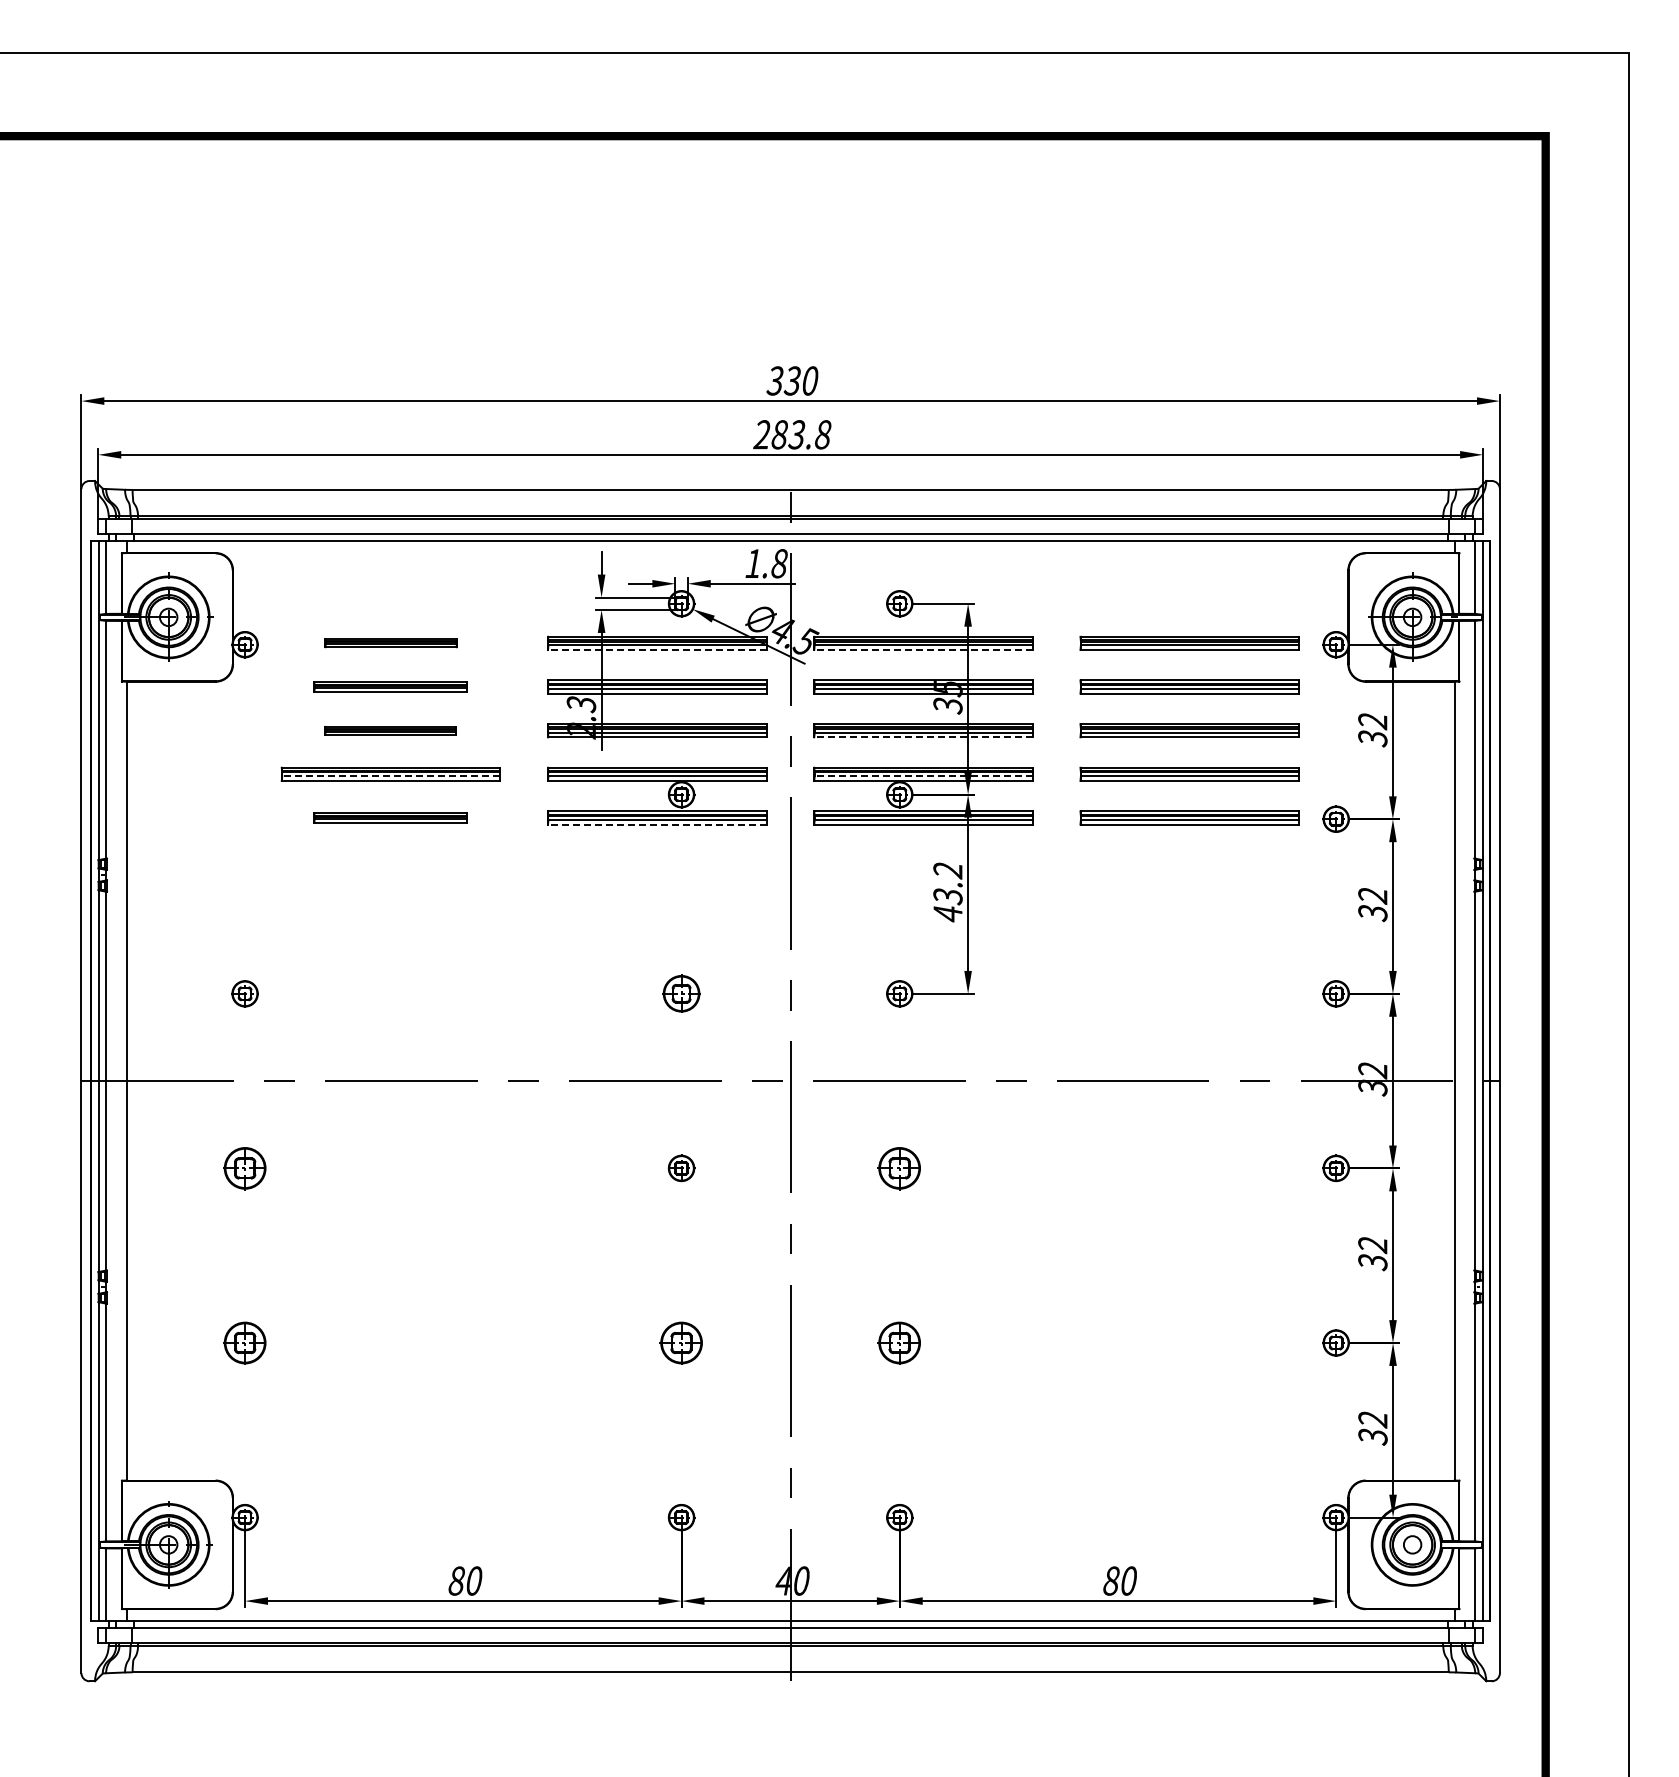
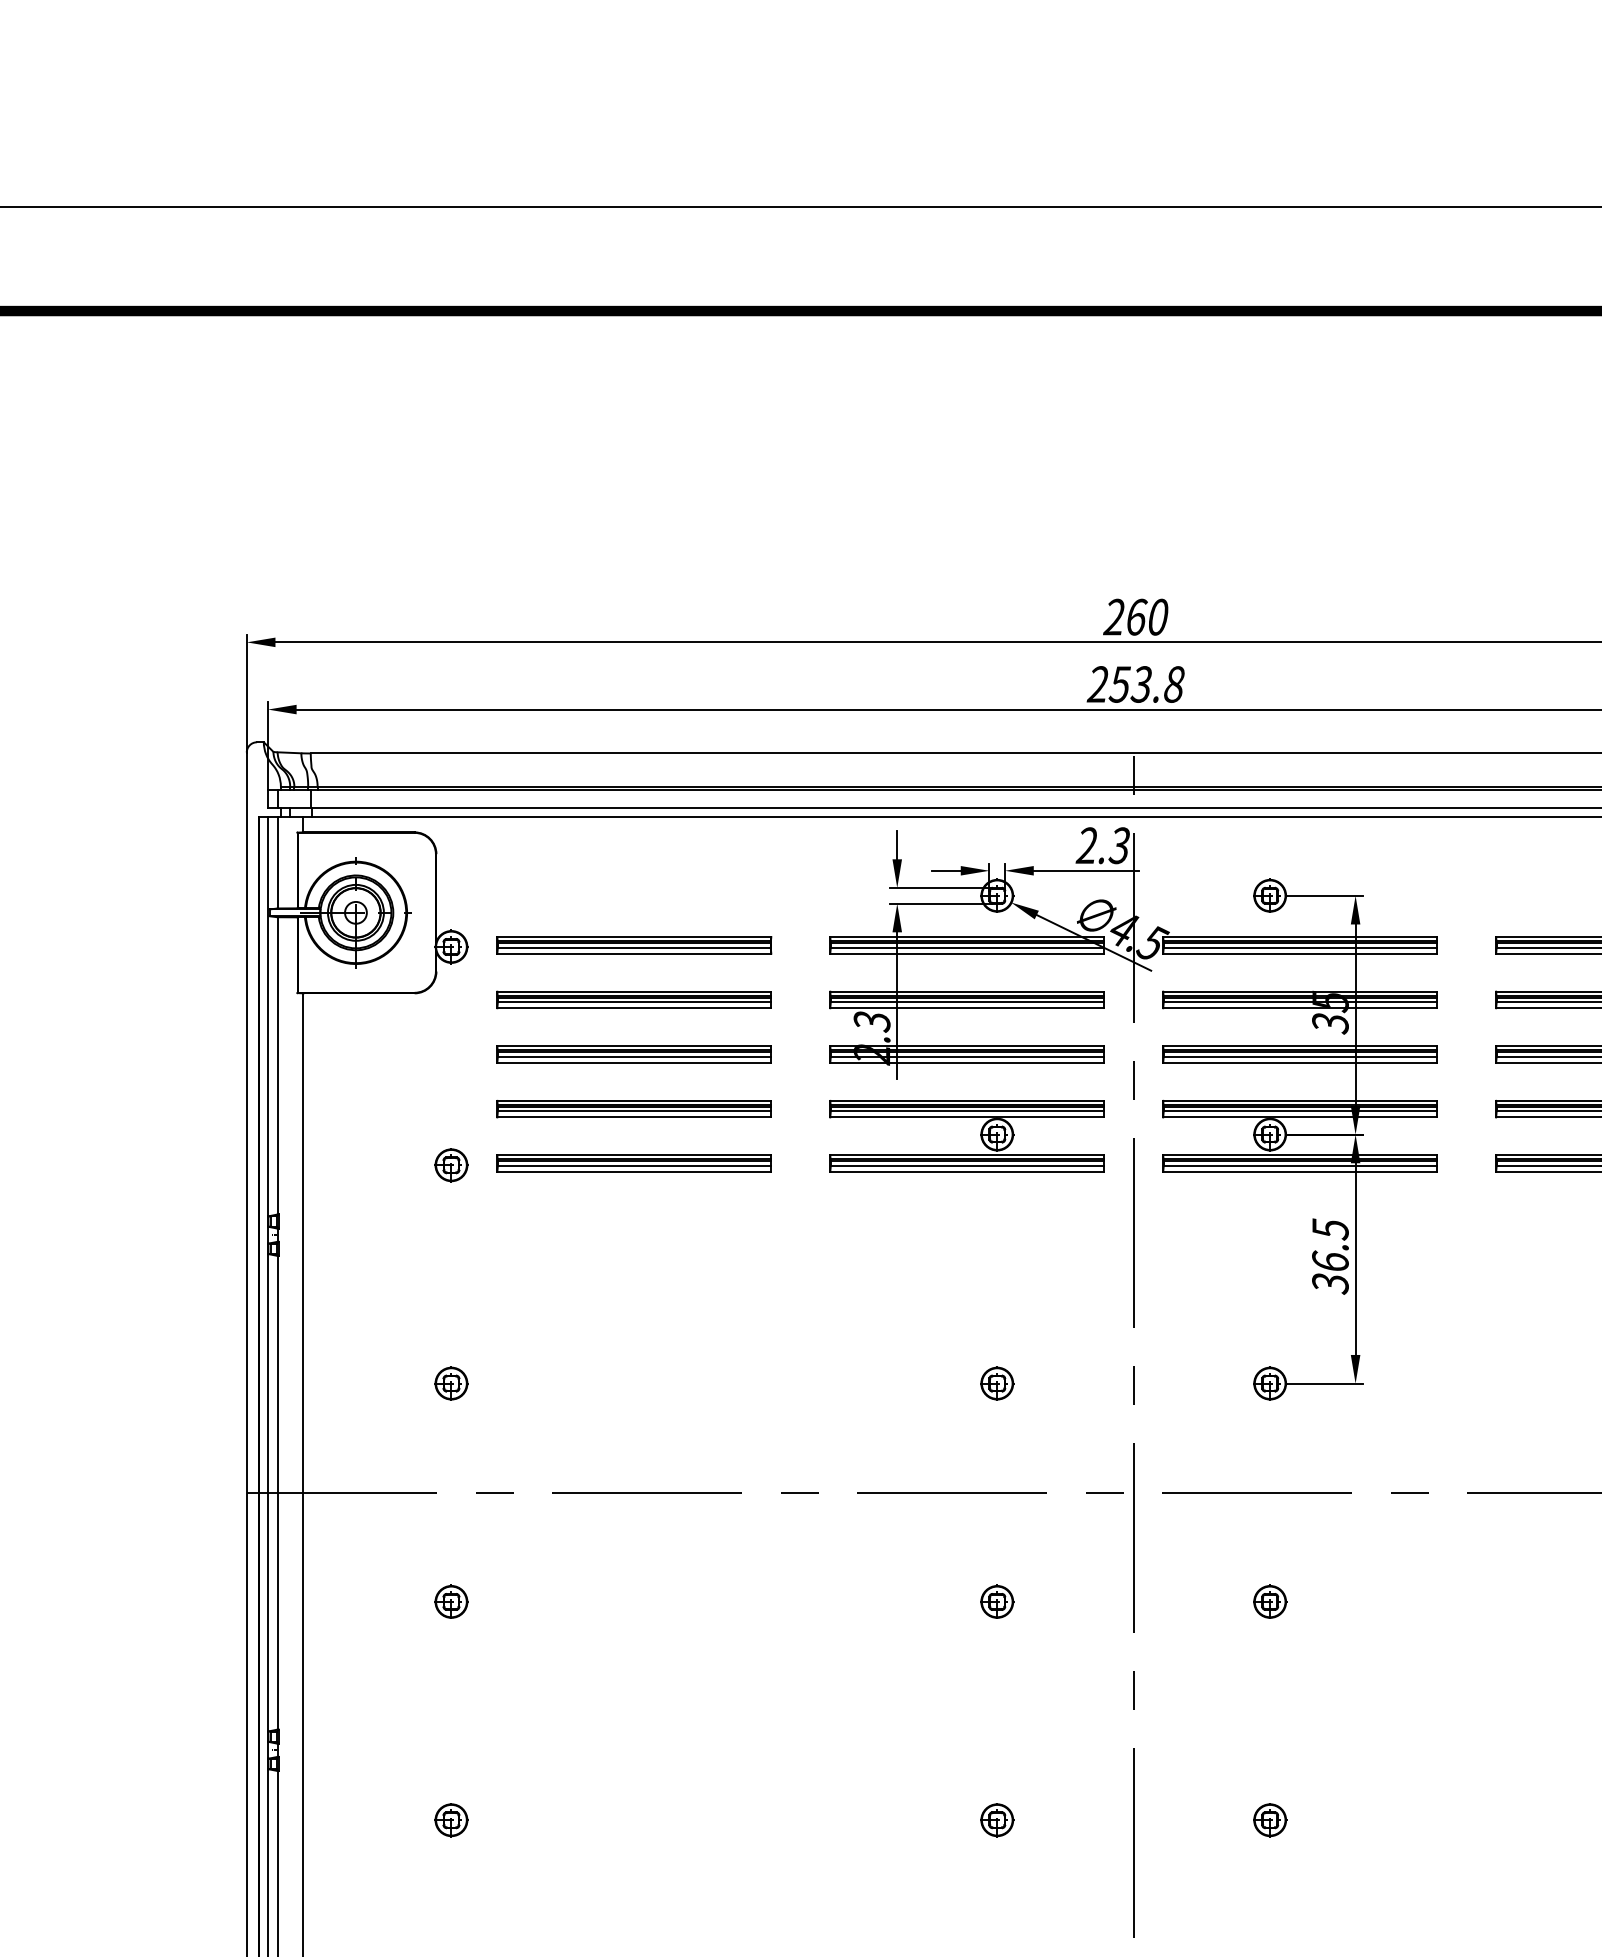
text: (783, 380) -> (1124, 616), 330 -> 260
text: (779, 434) -> (1119, 684), 283.8 -> 253.8
text: (765, 563) -> (1102, 845), 1.8 -> 2.3
part: (390, 642) -> (633, 944), size x1.67
line: (656, 650) -> (965, 954), dashed -> solid
line: (923, 650) -> (1299, 954), dashed -> solid
part: (390, 686) -> (633, 999), size x1.43
part: (390, 730) -> (633, 1054), size x1.67
line: (923, 737) -> (1299, 1063), dashed -> solid
line: (390, 776) -> (633, 1111), dashed -> solid
line: (923, 776) -> (1299, 1111), dashed -> solid
part: (390, 817) -> (633, 1163), size x1.43
part: (244, 818) -> (450, 1164), added
line: (656, 824) -> (965, 1171), dashed -> solid
text: (947, 891) -> (1329, 1255), 43.2 -> 36.5
part: (681, 993) -> (997, 1383), size x0.71
part: (244, 1168) -> (450, 1602), size x0.62
part: (899, 1168) -> (1269, 1602), size x0.62
part: (244, 1342) -> (450, 1819), size x0.62
part: (681, 1342) -> (997, 1819), size x0.62
part: (899, 1342) -> (1269, 1819), size x0.62

